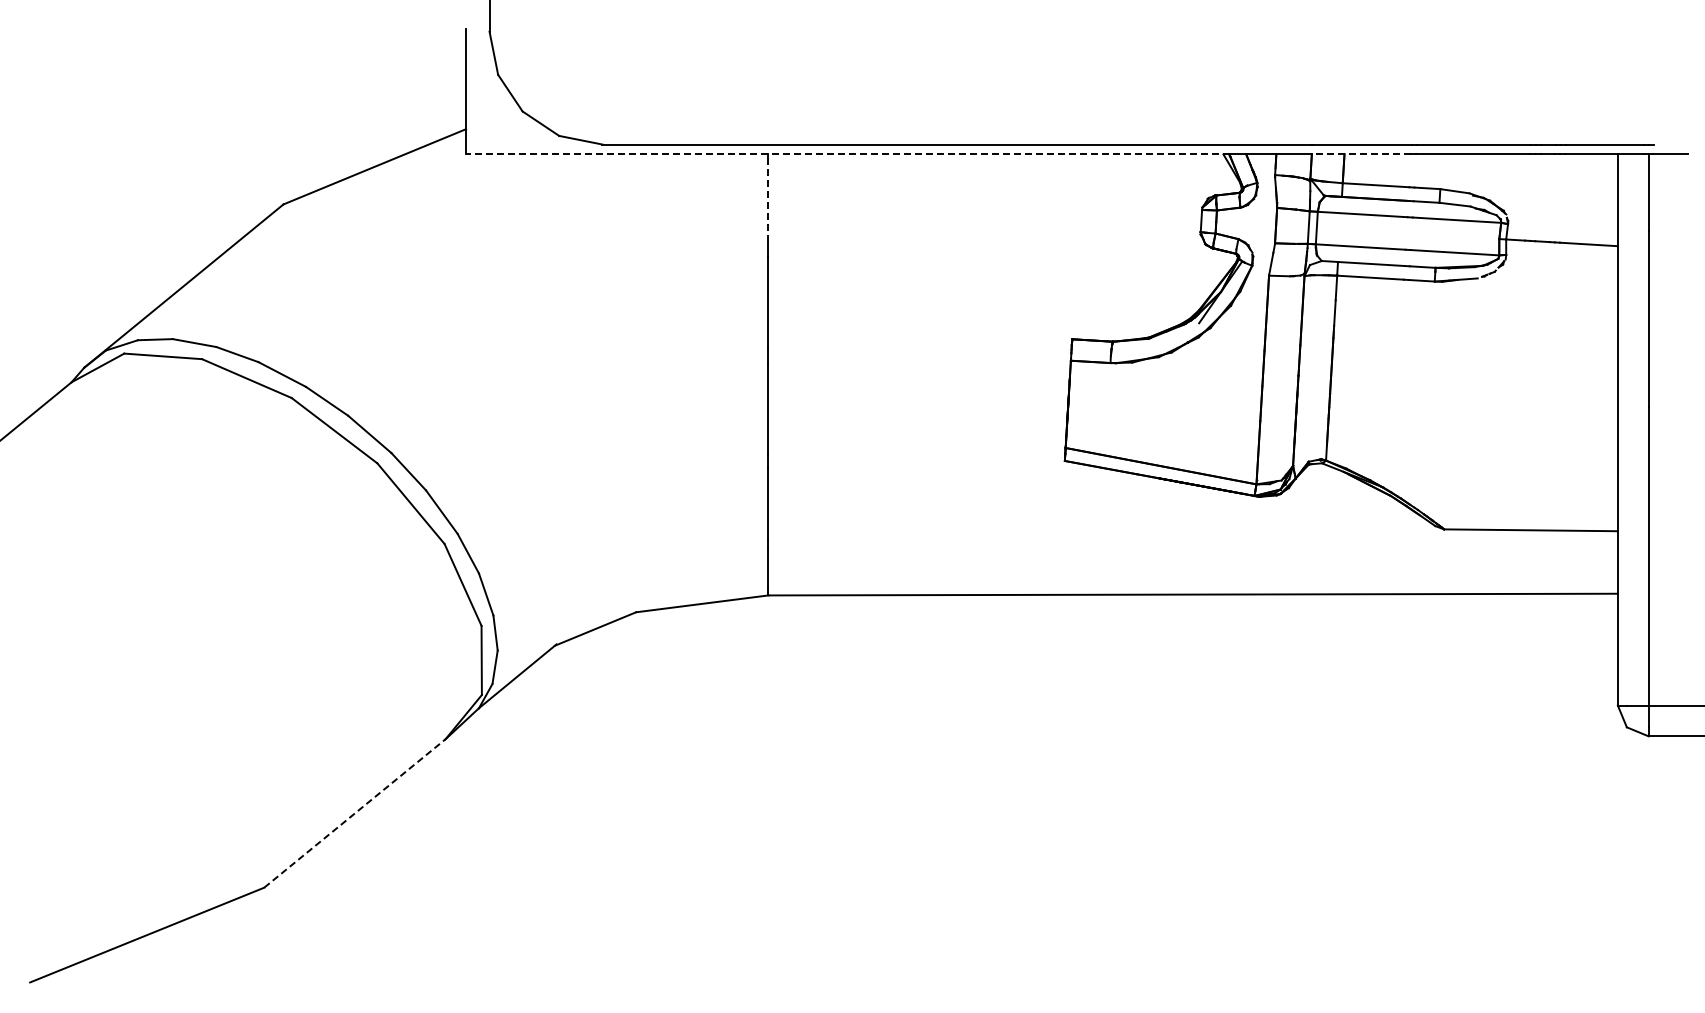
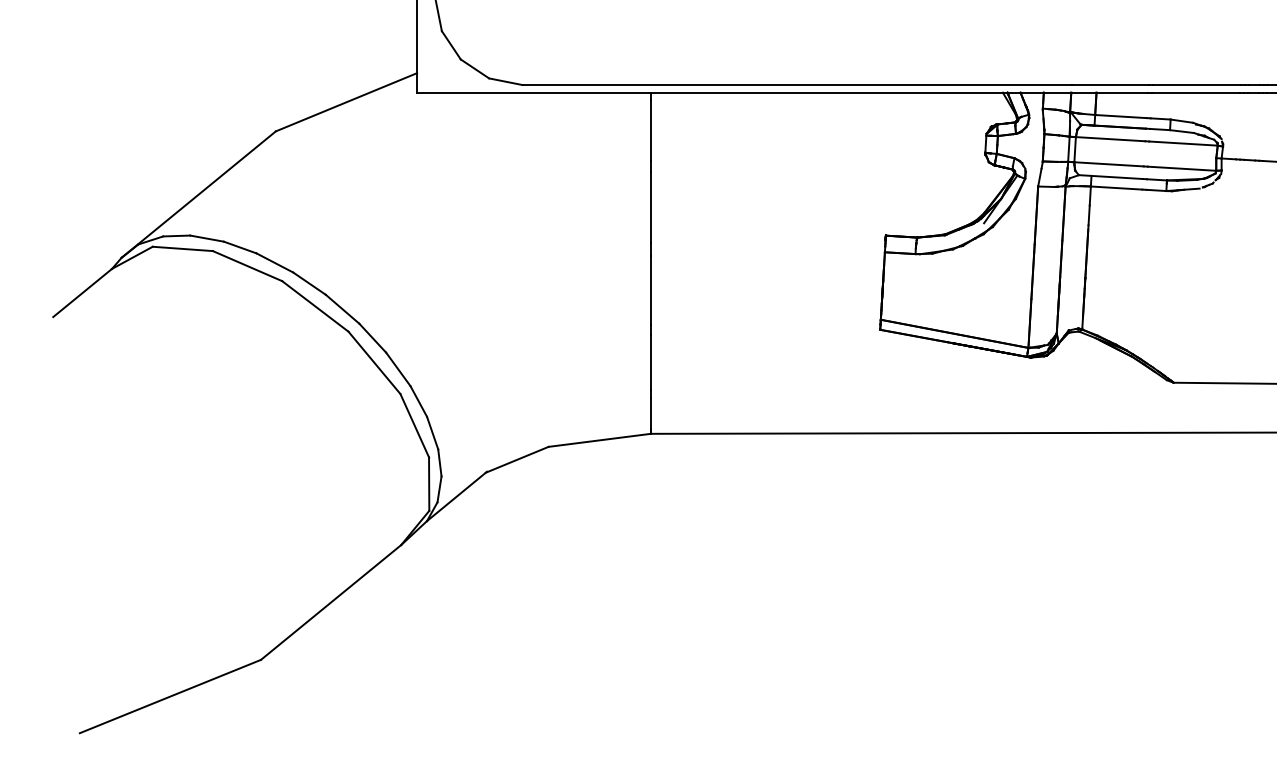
line: (848, 154) -> (712, 92), dashed -> solid
line: (1361, 154) -> (1109, 92), dashed -> solid
line: (768, 202) -> (650, 129), dashed -> solid
line: (355, 813) -> (331, 602), dashed -> solid

